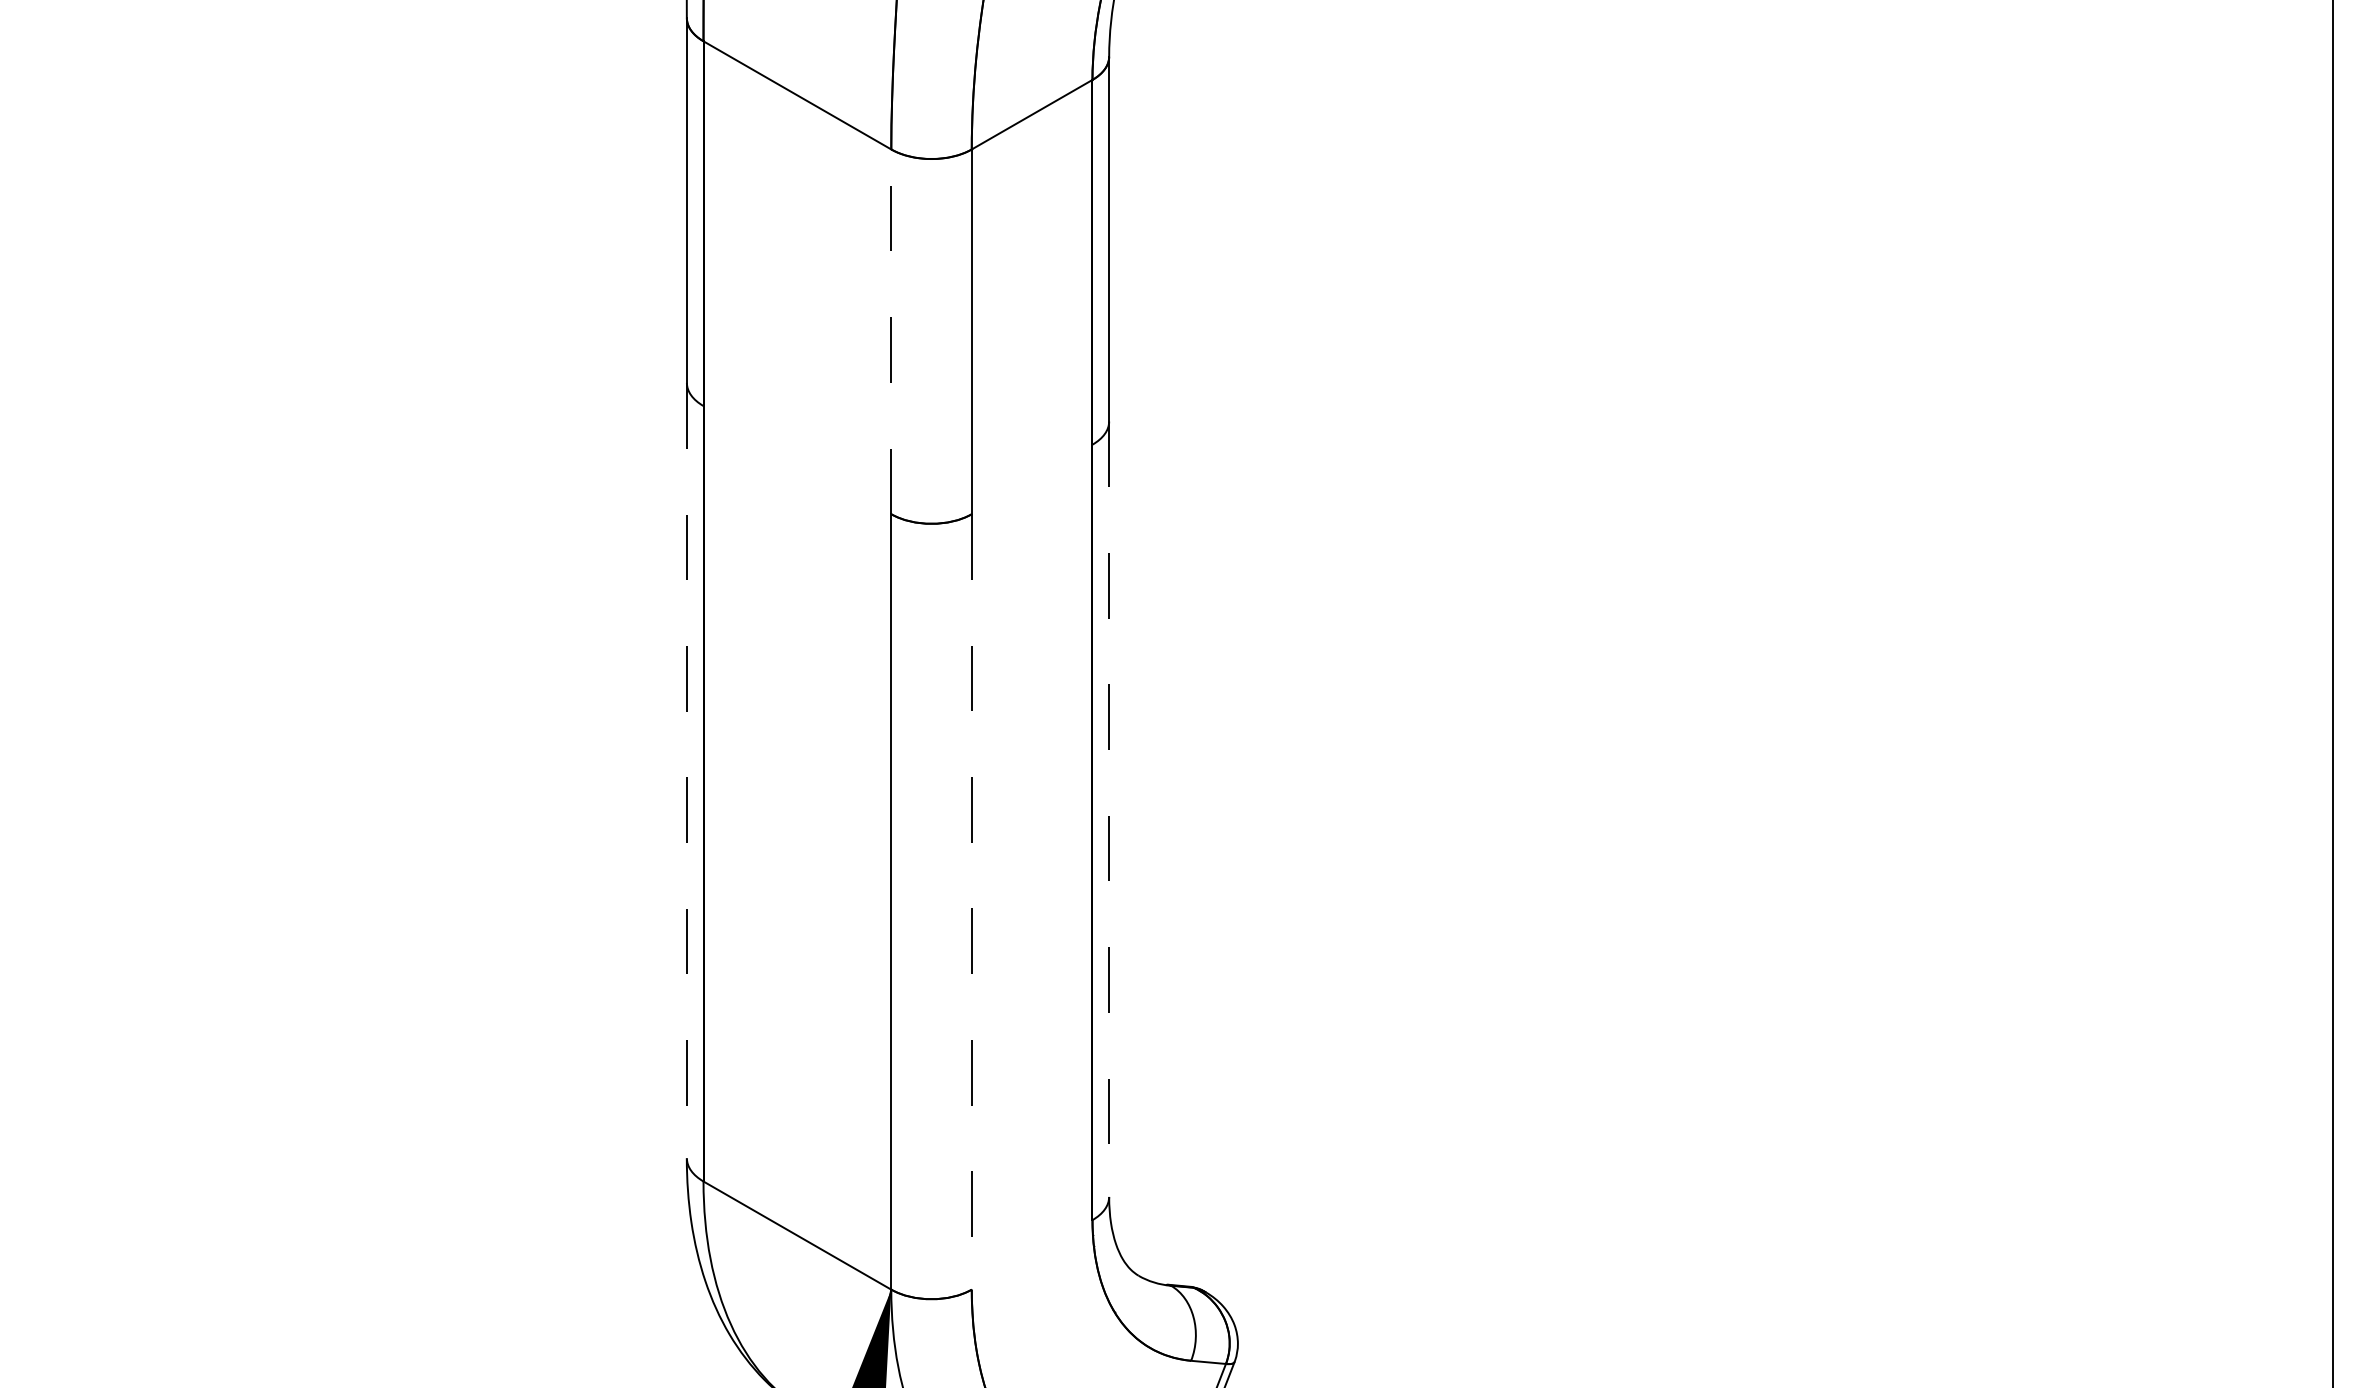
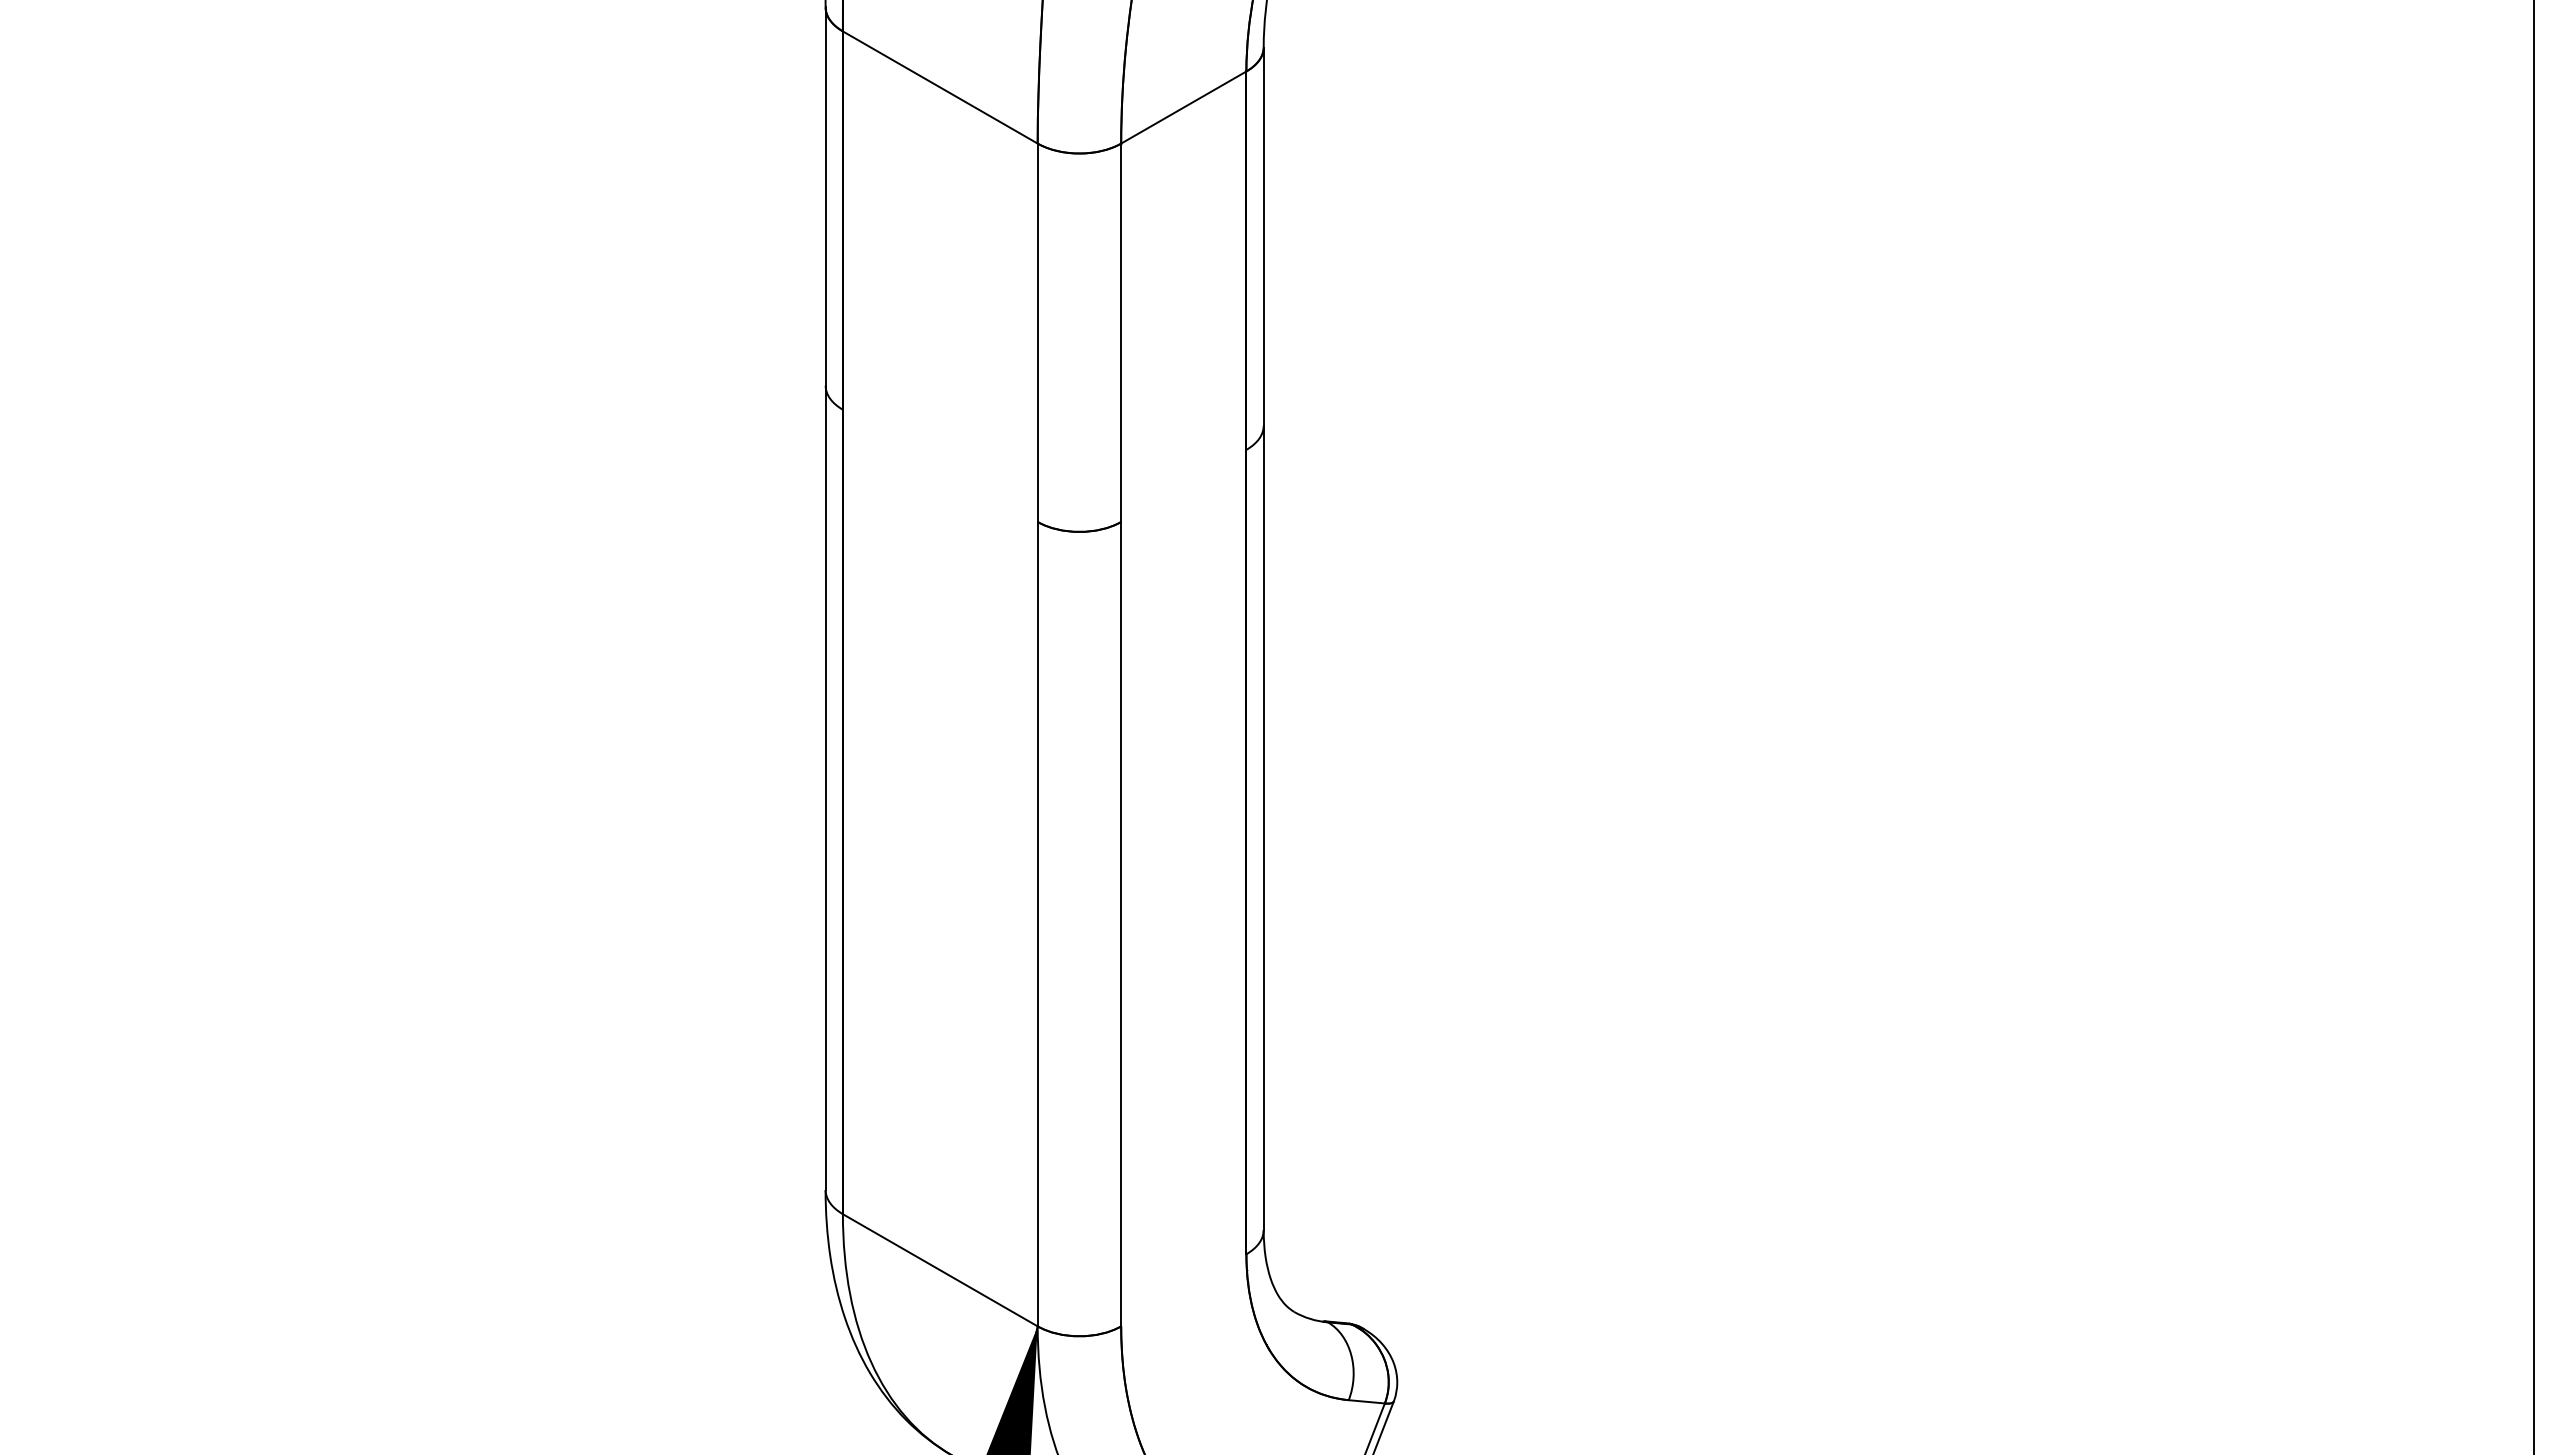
line: (891, 331) -> (1037, 332), dashed -> solid
line: (686, 771) -> (825, 788), dashed -> solid
line: (1108, 809) -> (1263, 828), dashed -> solid
line: (972, 902) -> (1121, 924), dashed -> solid

